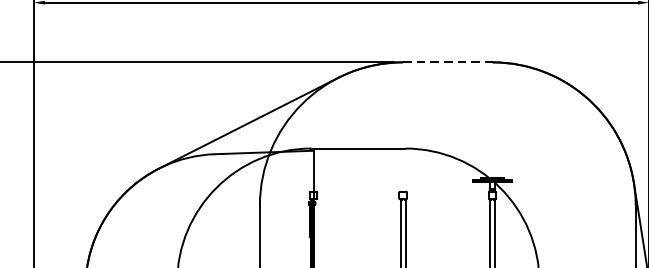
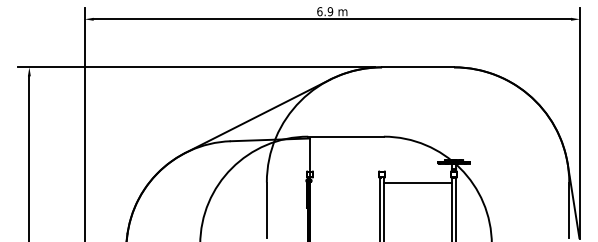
line: (448, 62) -> (418, 67), dashed -> solid
line: (448, 205) -> (418, 182), added

